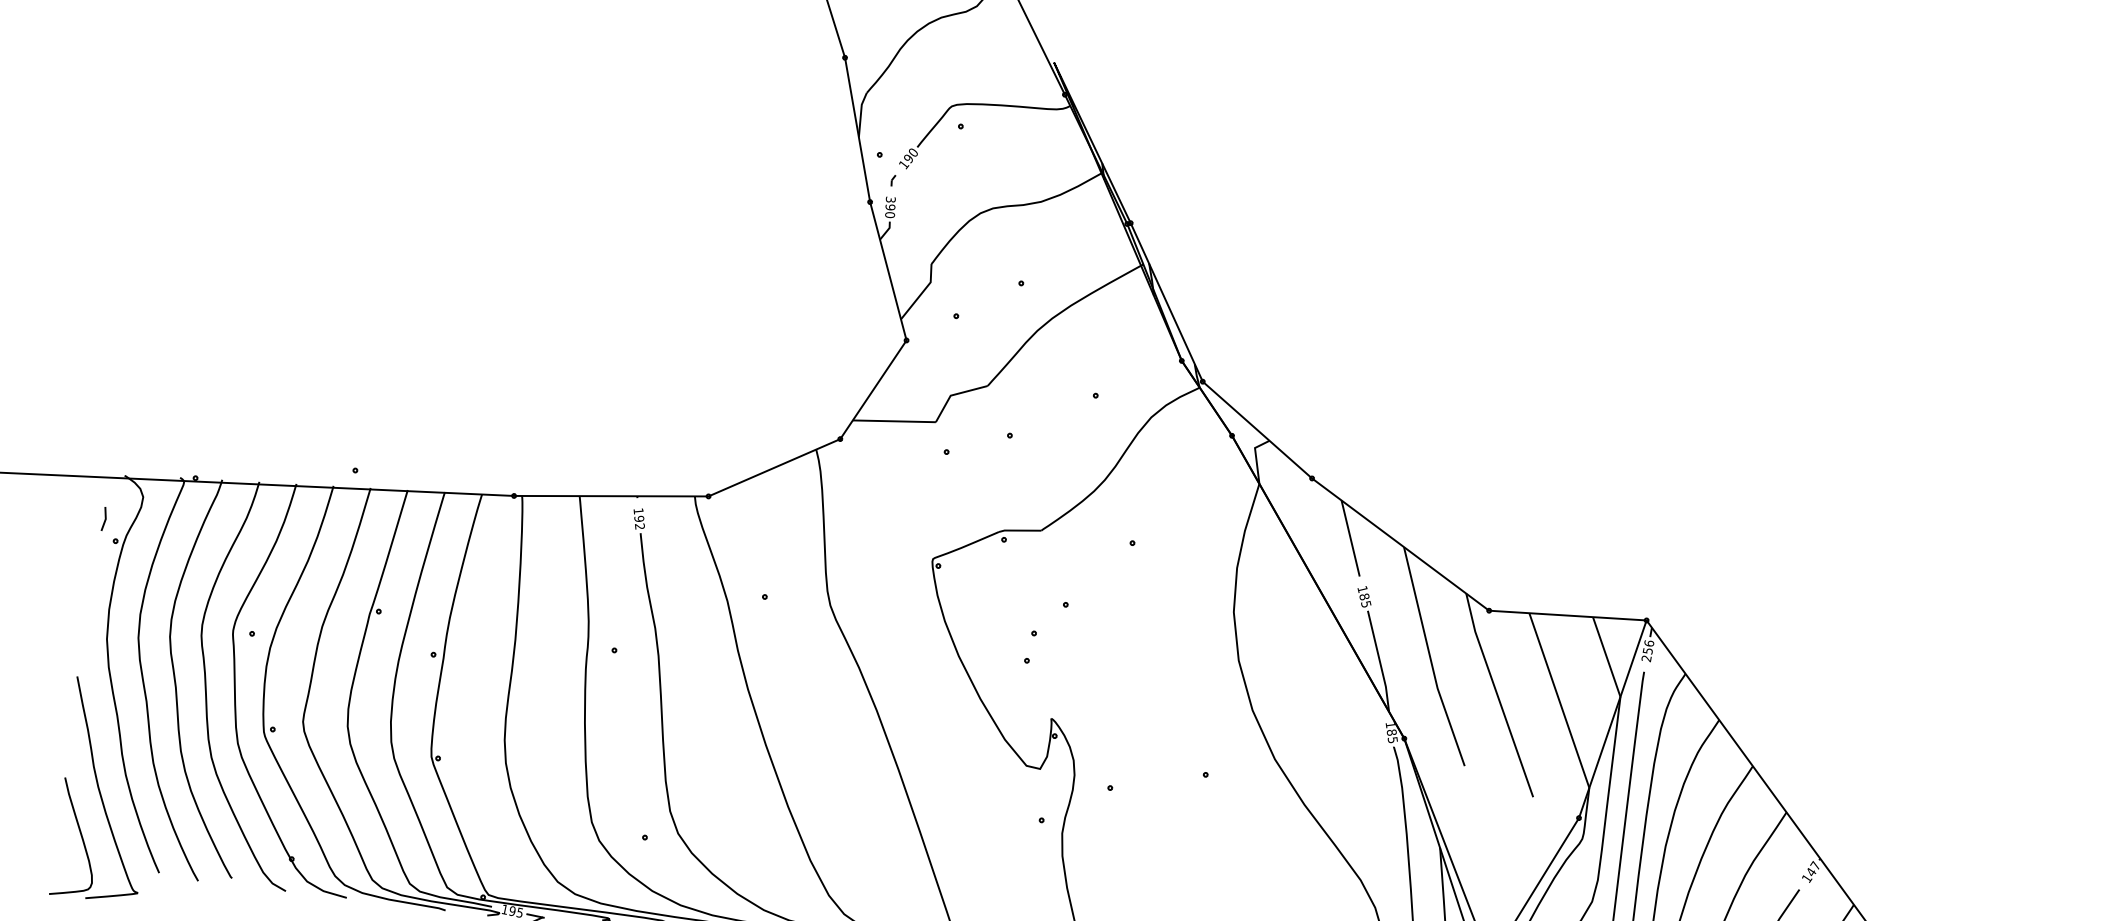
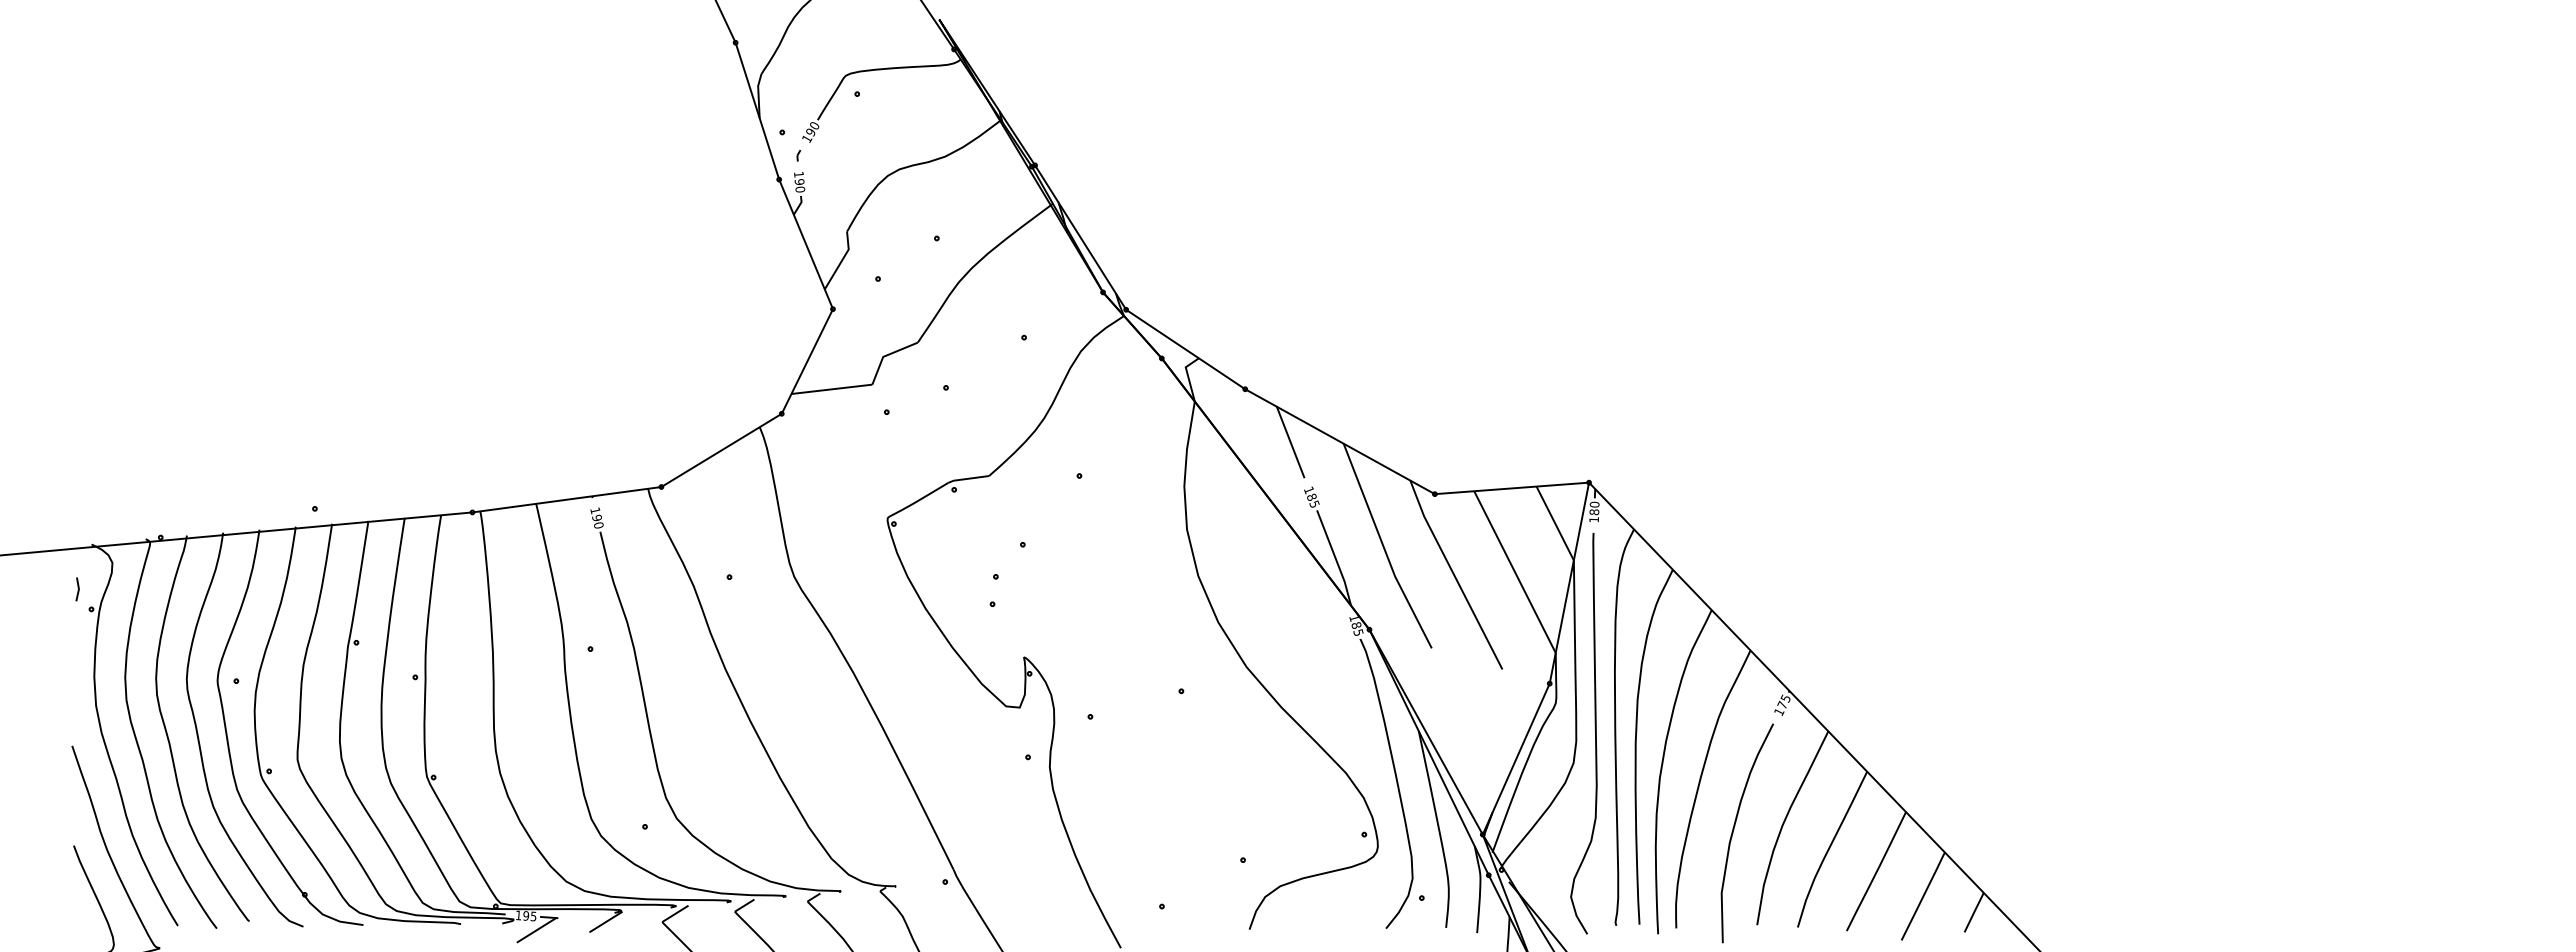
text: (890, 199) -> (798, 174), 390 -> 190
text: (639, 525) -> (598, 524), 192 -> 190
text: (1648, 650) -> (1594, 511), 256 -> 180
text: (1812, 868) -> (1783, 701), 147 -> 175

